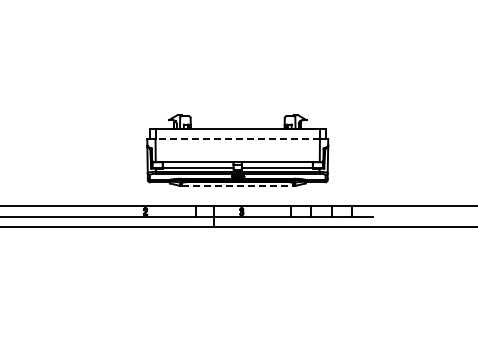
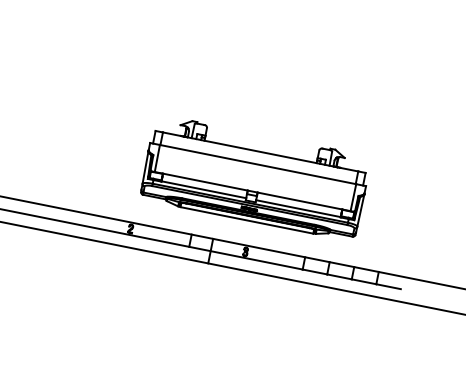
line: (237, 139) -> (257, 164), dashed -> solid
line: (237, 186) -> (246, 220), dashed -> solid

